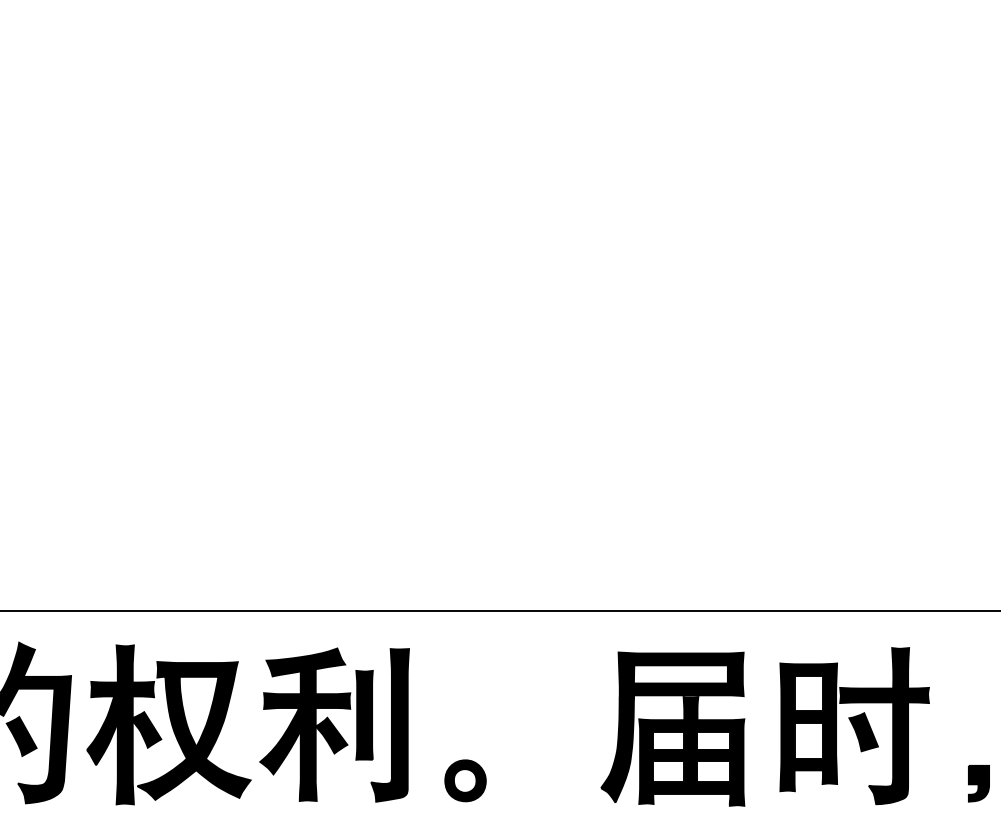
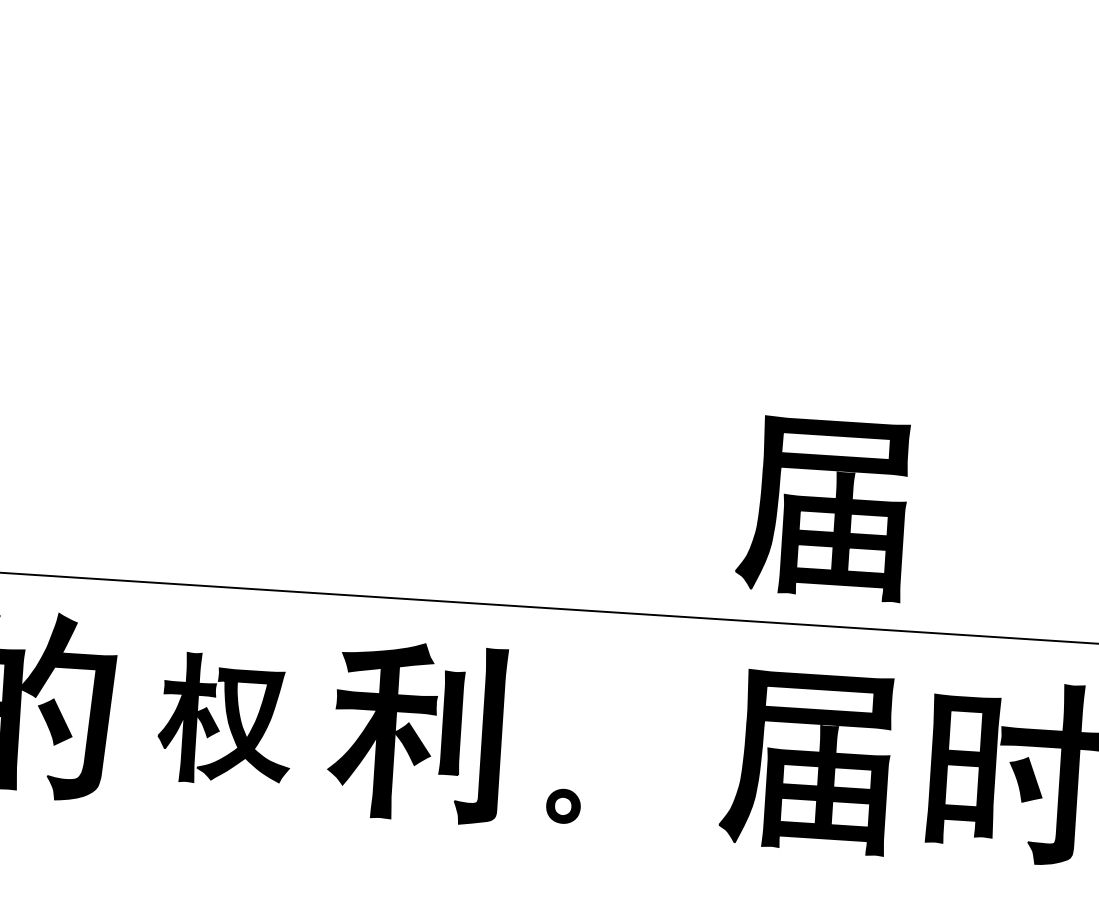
part: (672, 508) -> (822, 507), added
part: (168, 724) -> (225, 719), size x0.7
part: (465, 780) -> (563, 805), size x0.7

